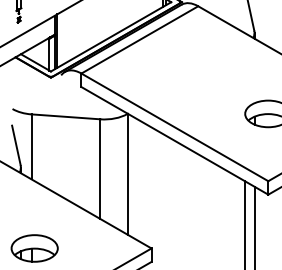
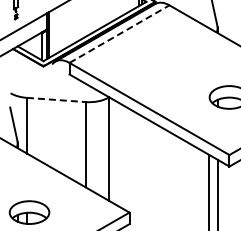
line: (139, 40) -> (119, 34), solid -> dashed
line: (66, 117) -> (56, 100), solid -> dashed

